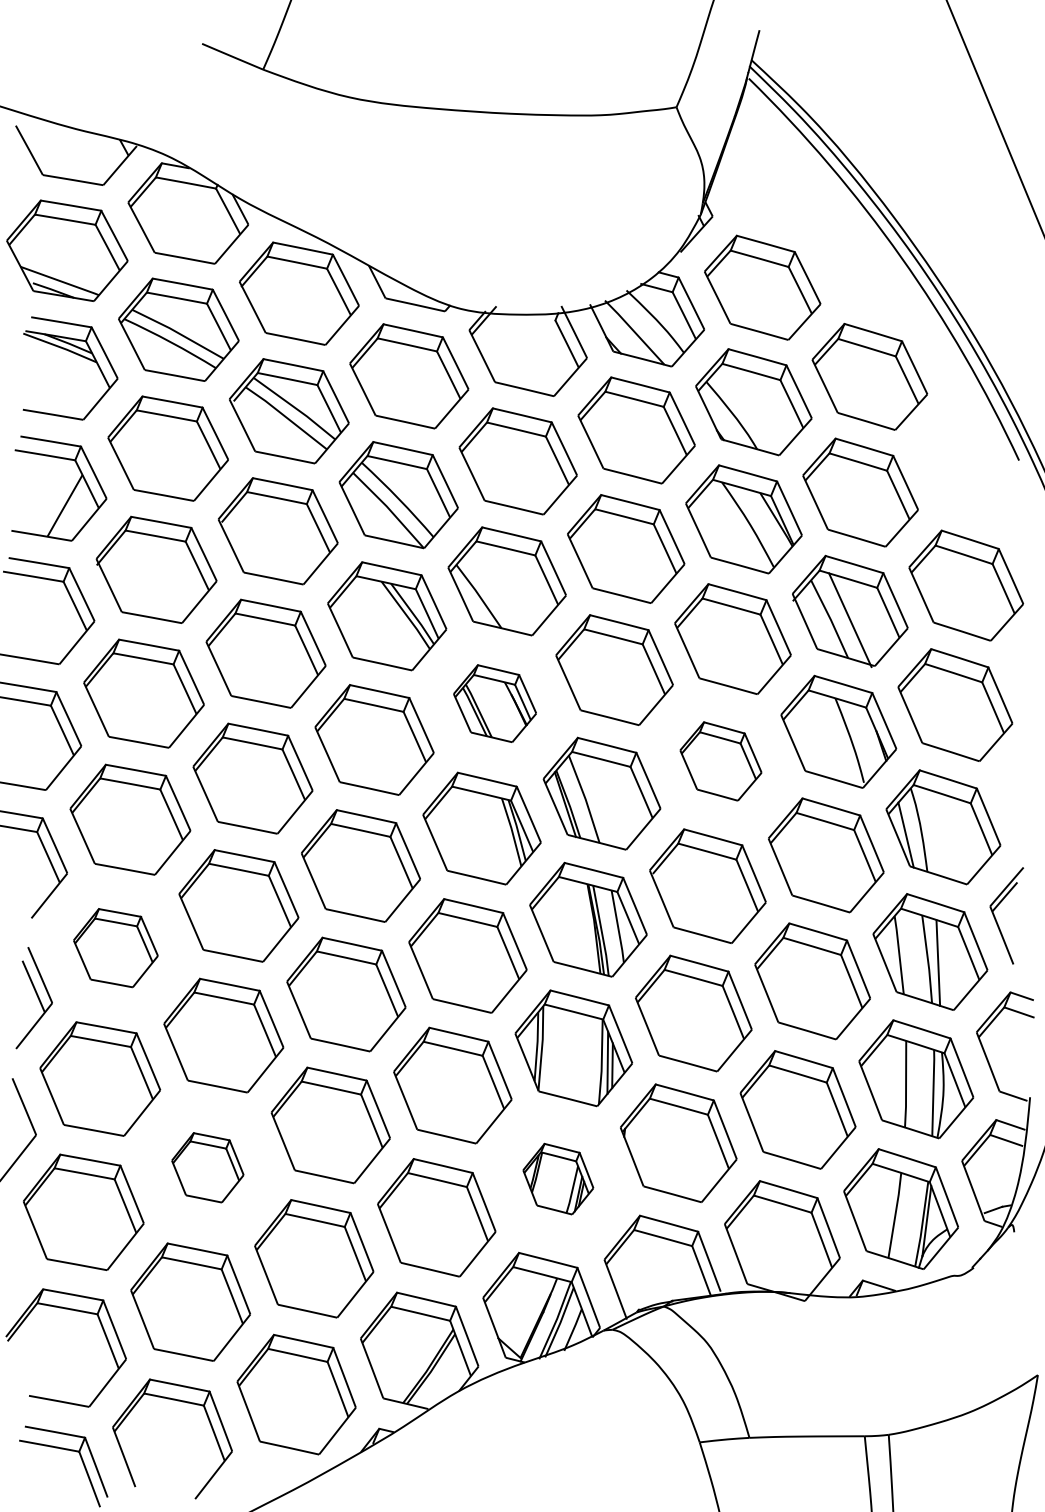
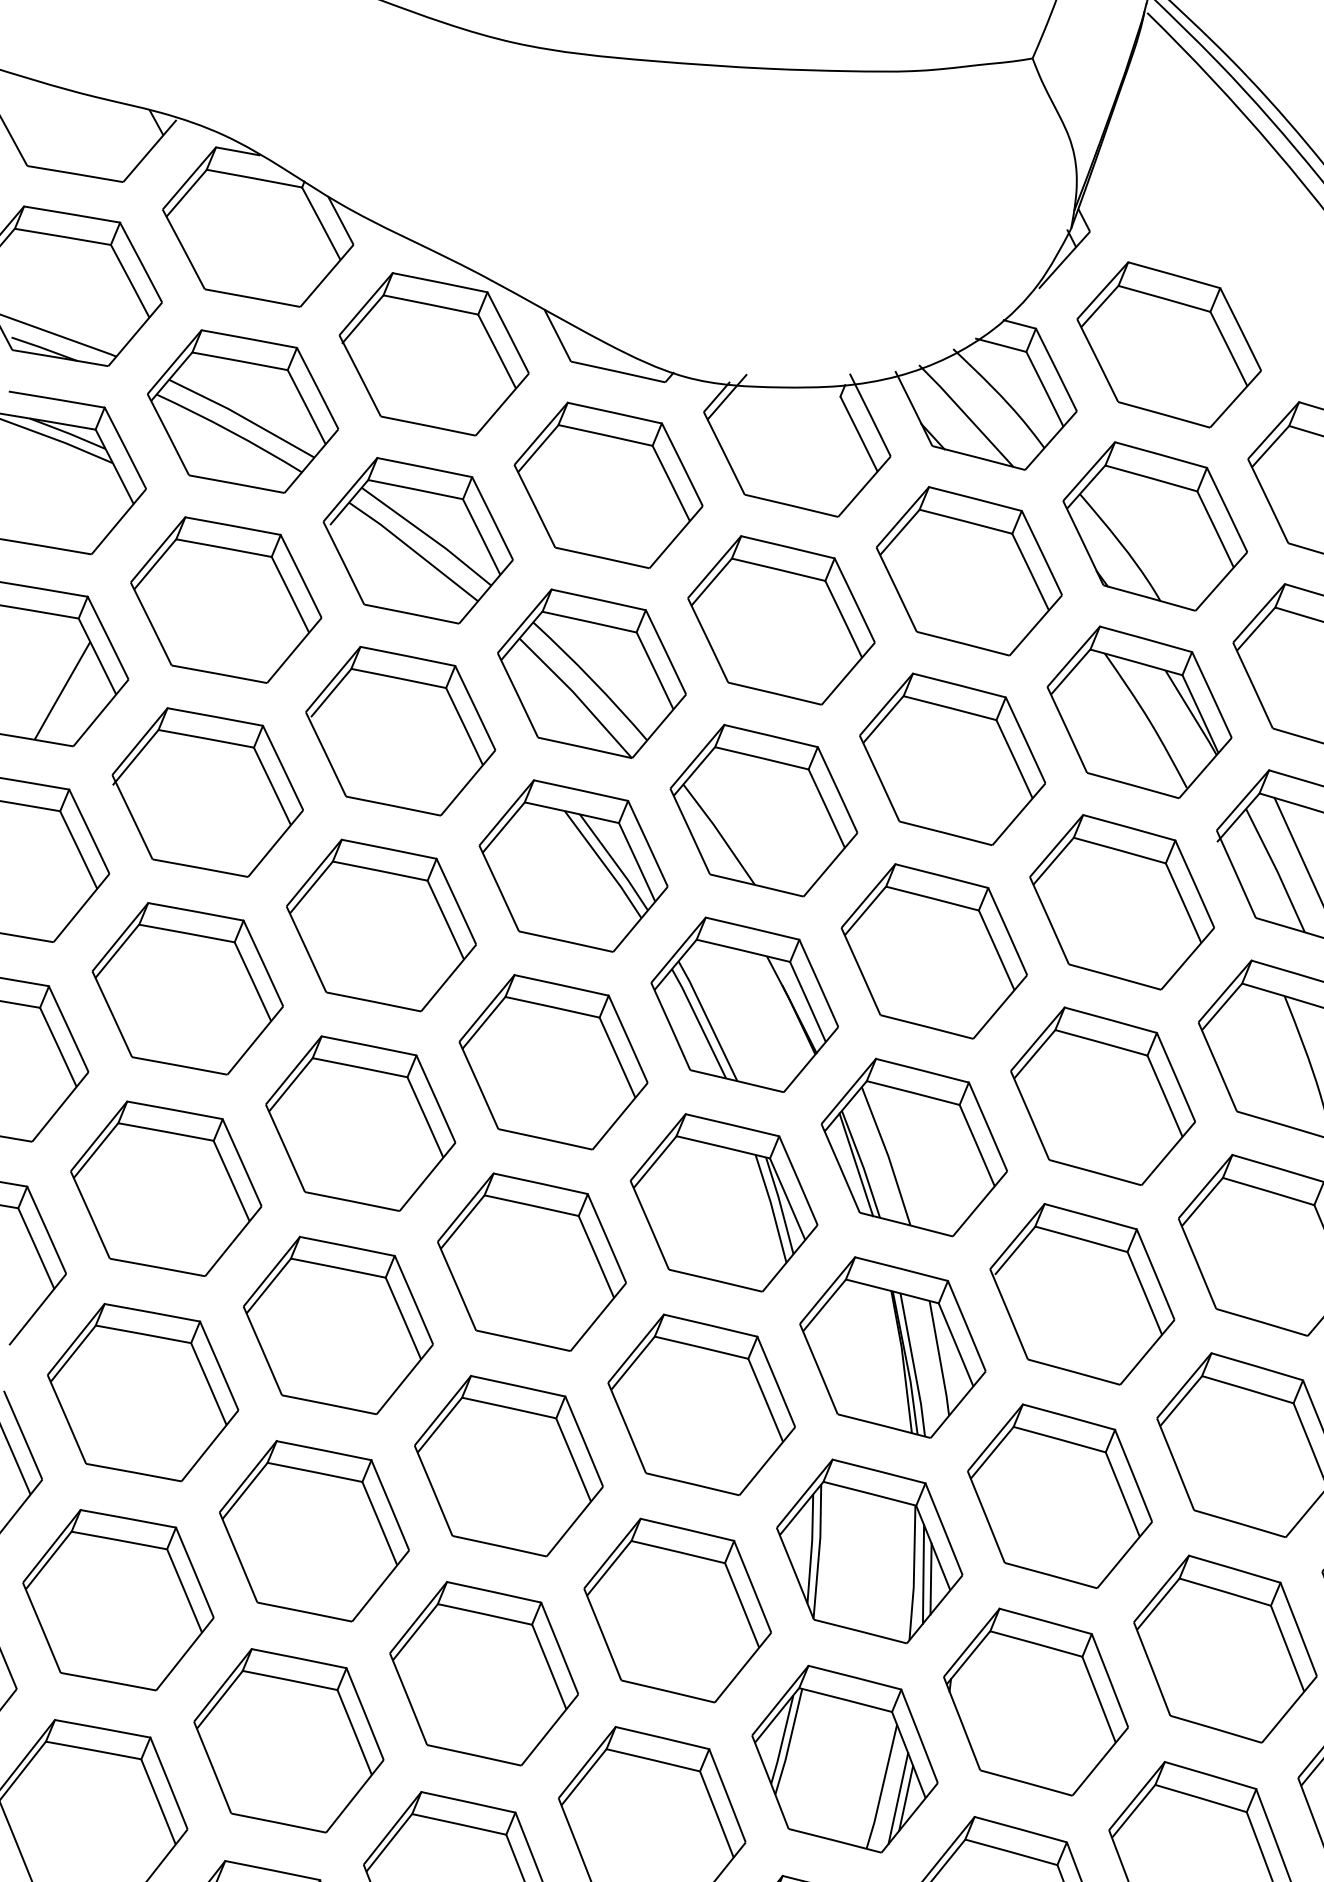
part: (494, 703) -> (743, 1004), size x1.43
part: (720, 761) -> (1102, 1096), size x1.43
part: (115, 947) -> (142, 1391), size x1.43
part: (207, 1167) -> (288, 1740), size x1.67
part: (558, 1178) -> (845, 1757), size x1.67

